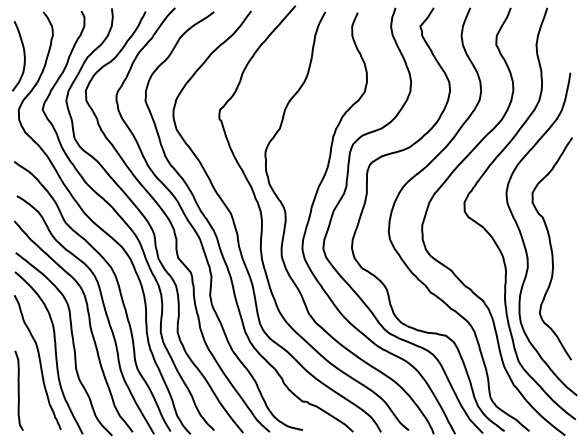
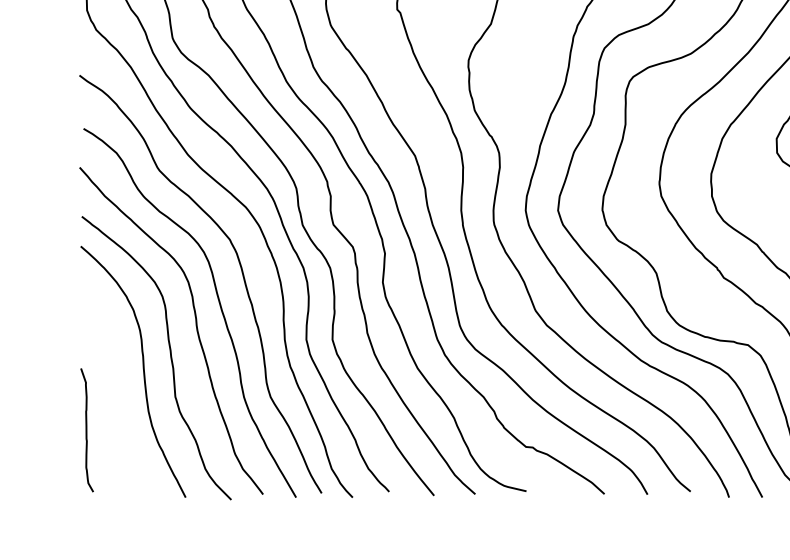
curve: (39, 362) -> (118, 386), removed

